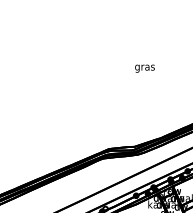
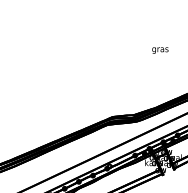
text: (145, 68) -> (160, 50), moved

